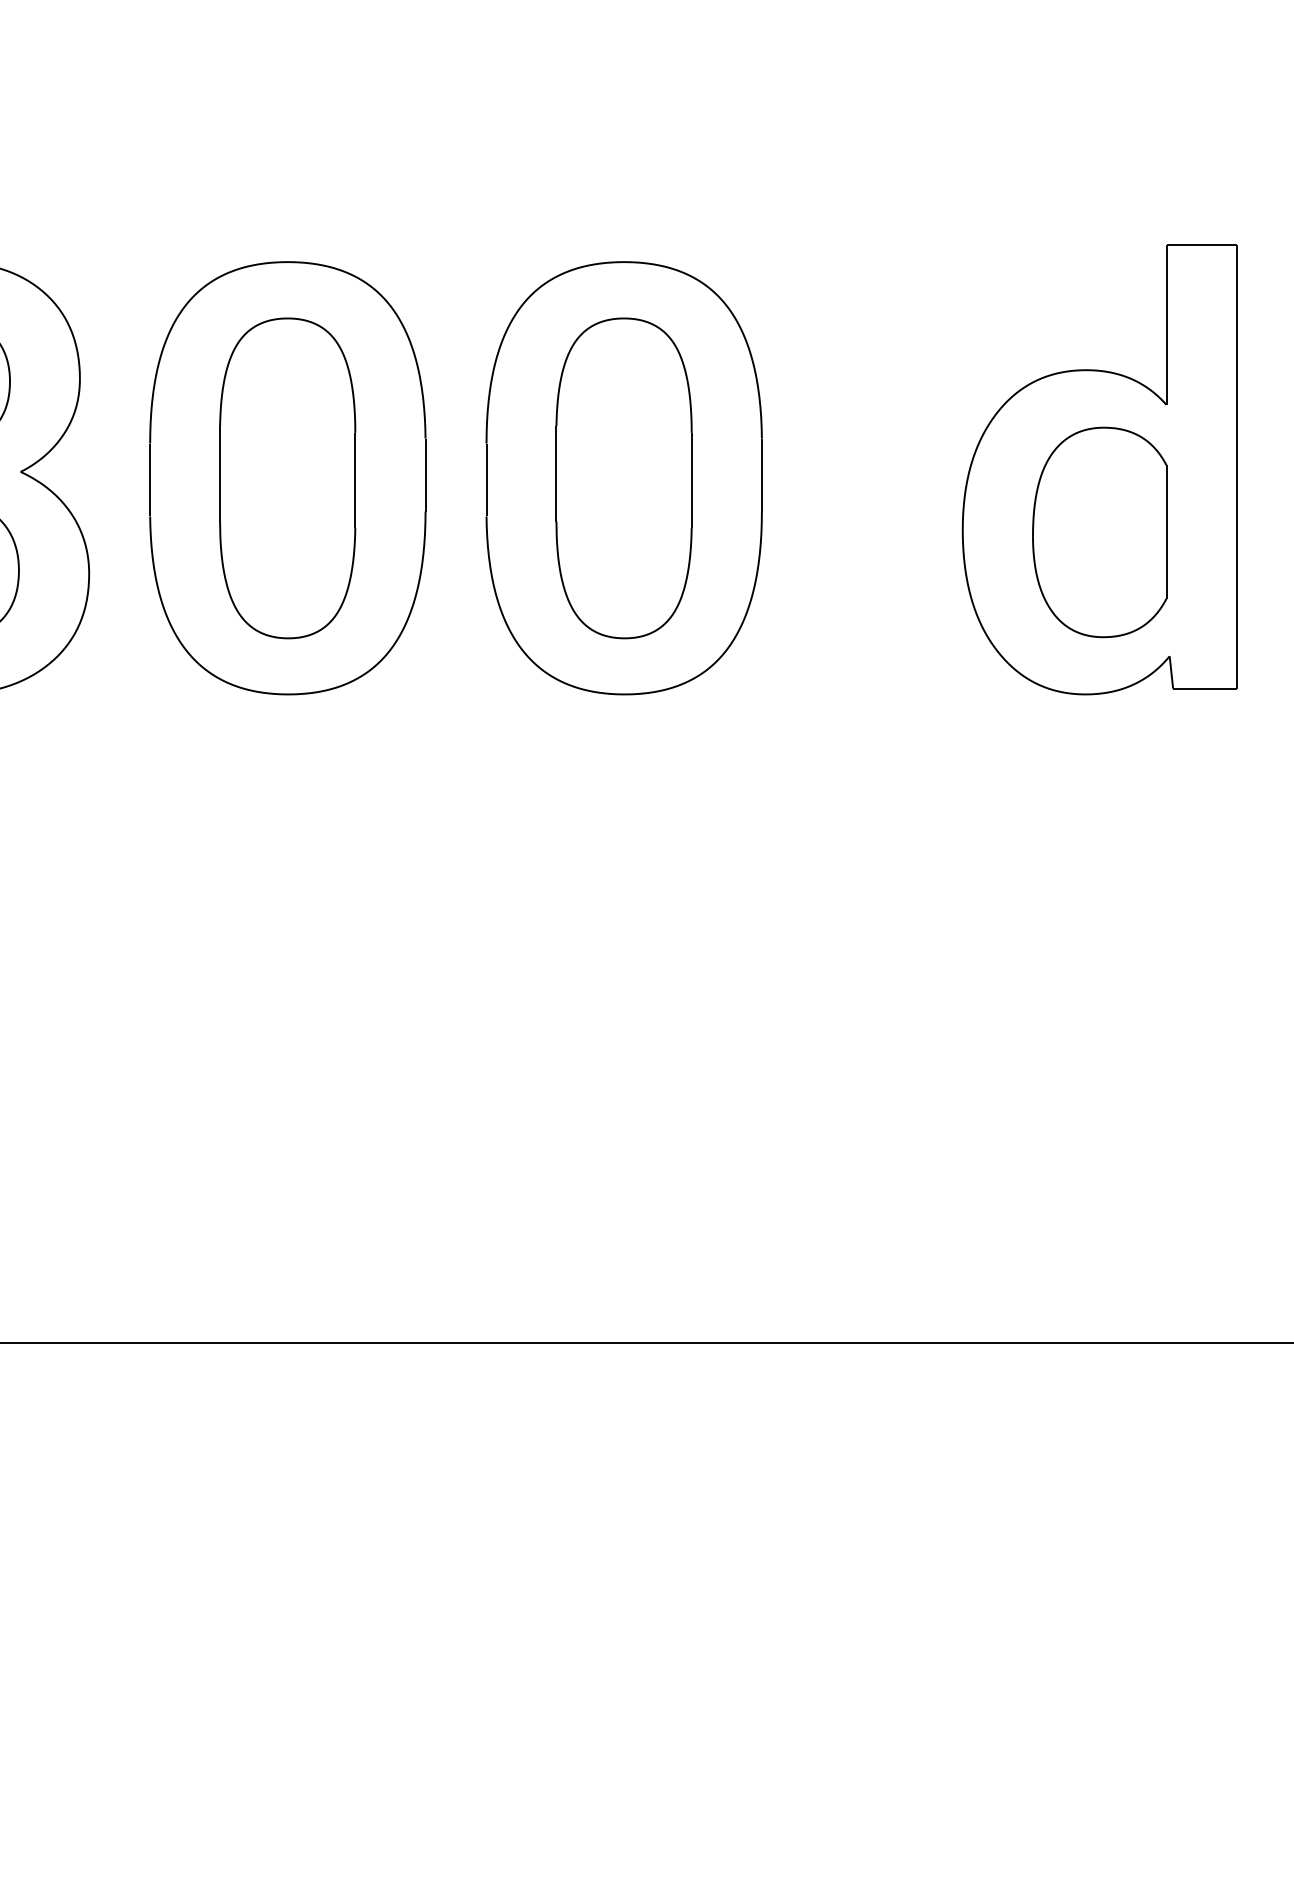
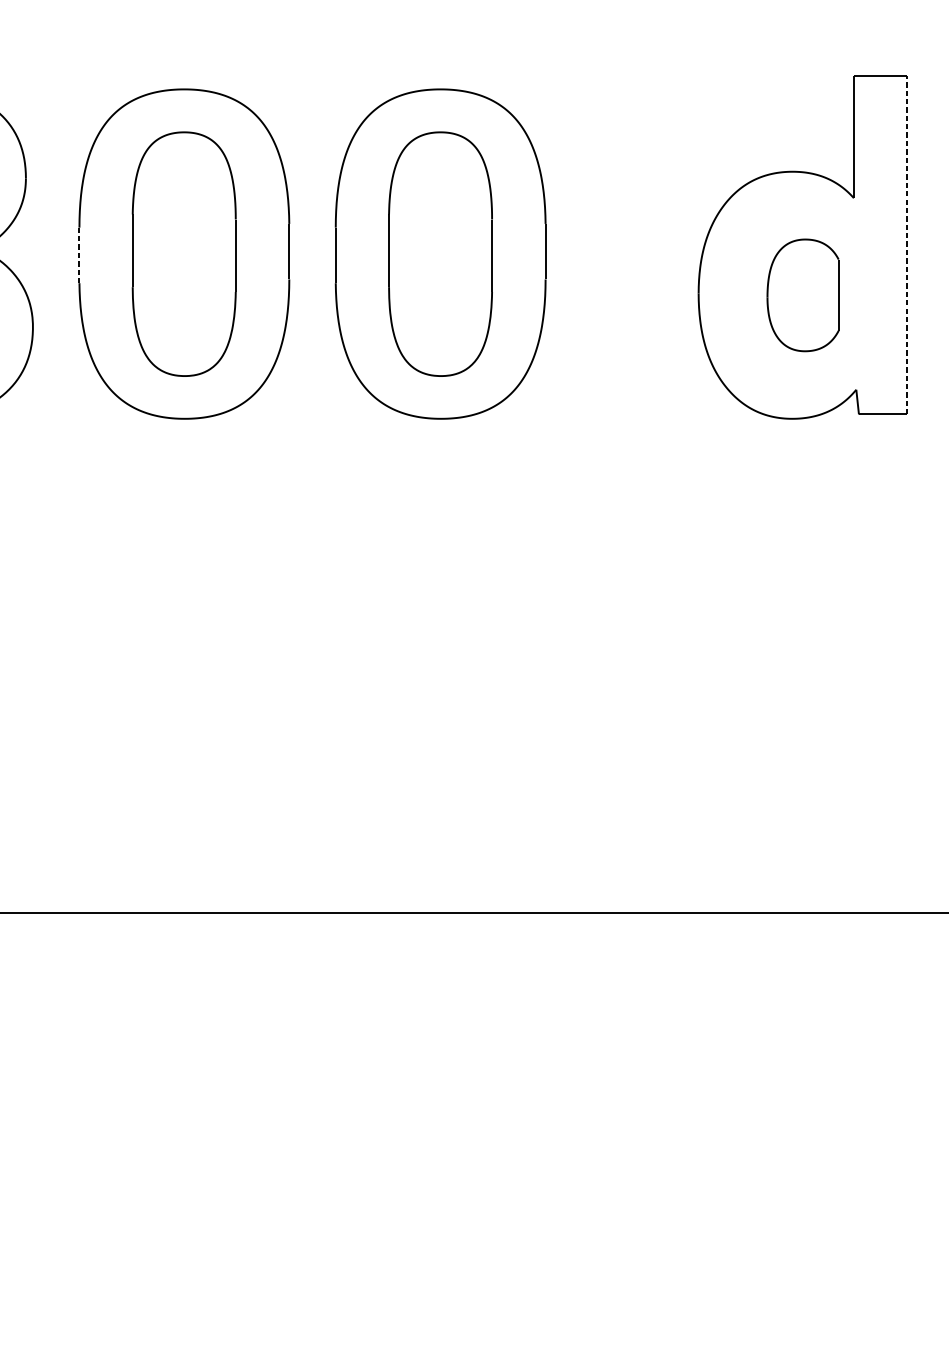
line: (1236, 466) -> (907, 245), solid -> dashed
line: (150, 480) -> (79, 255), solid -> dashed
part: (1099, 532) -> (802, 295), size x0.7

